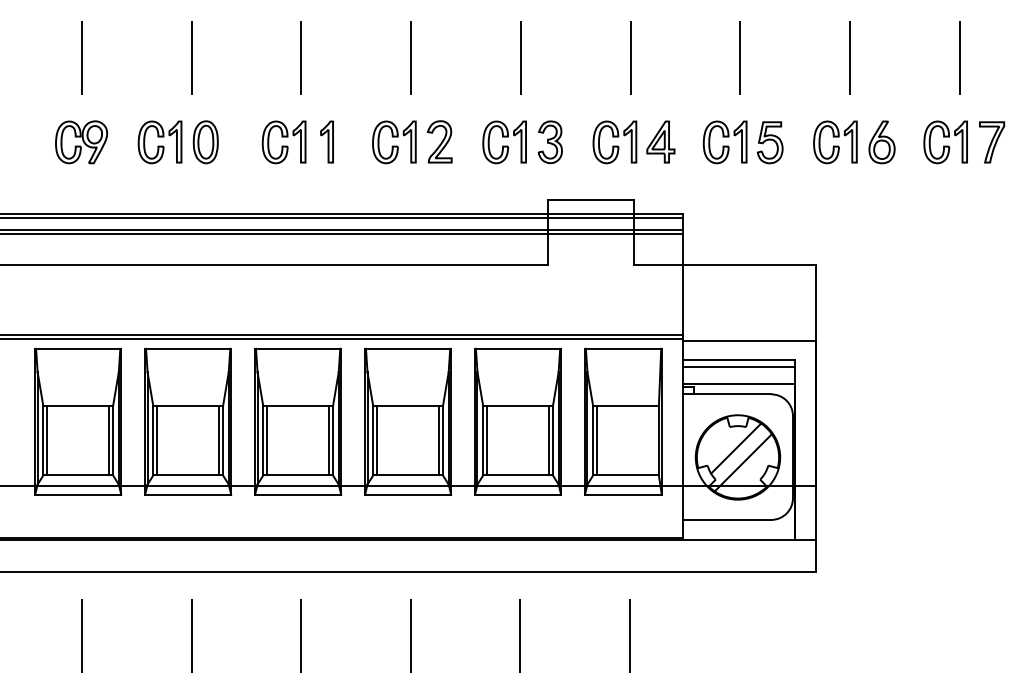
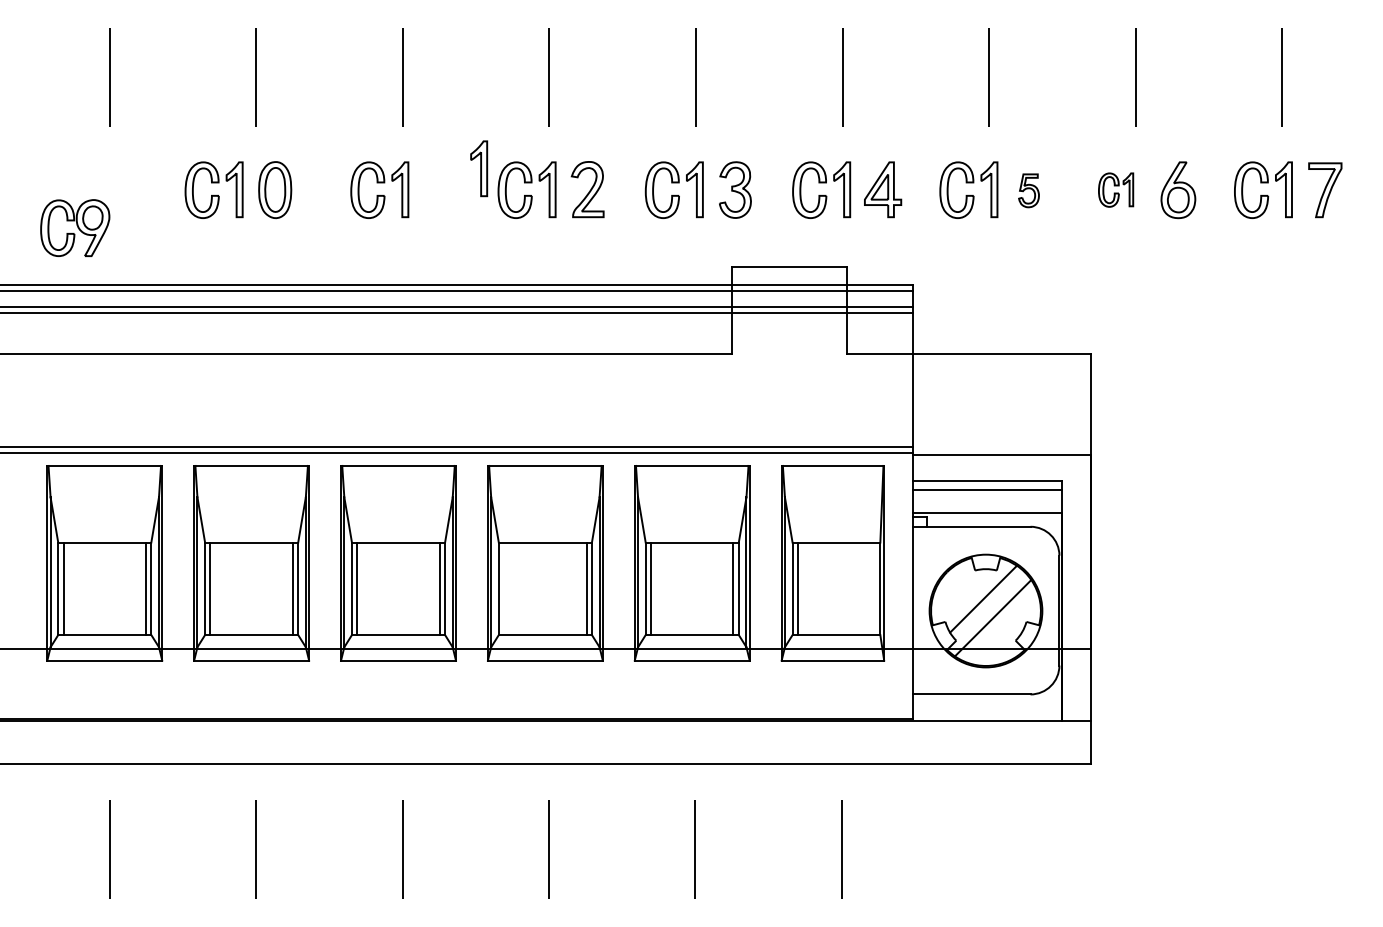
part: (81, 141) -> (75, 227), moved
part: (327, 141) -> (479, 168), moved
part: (834, 141) -> (1115, 189), size x0.6
part: (769, 142) -> (1028, 190), size x0.6
line: (377, 440) -> (504, 588), removed

